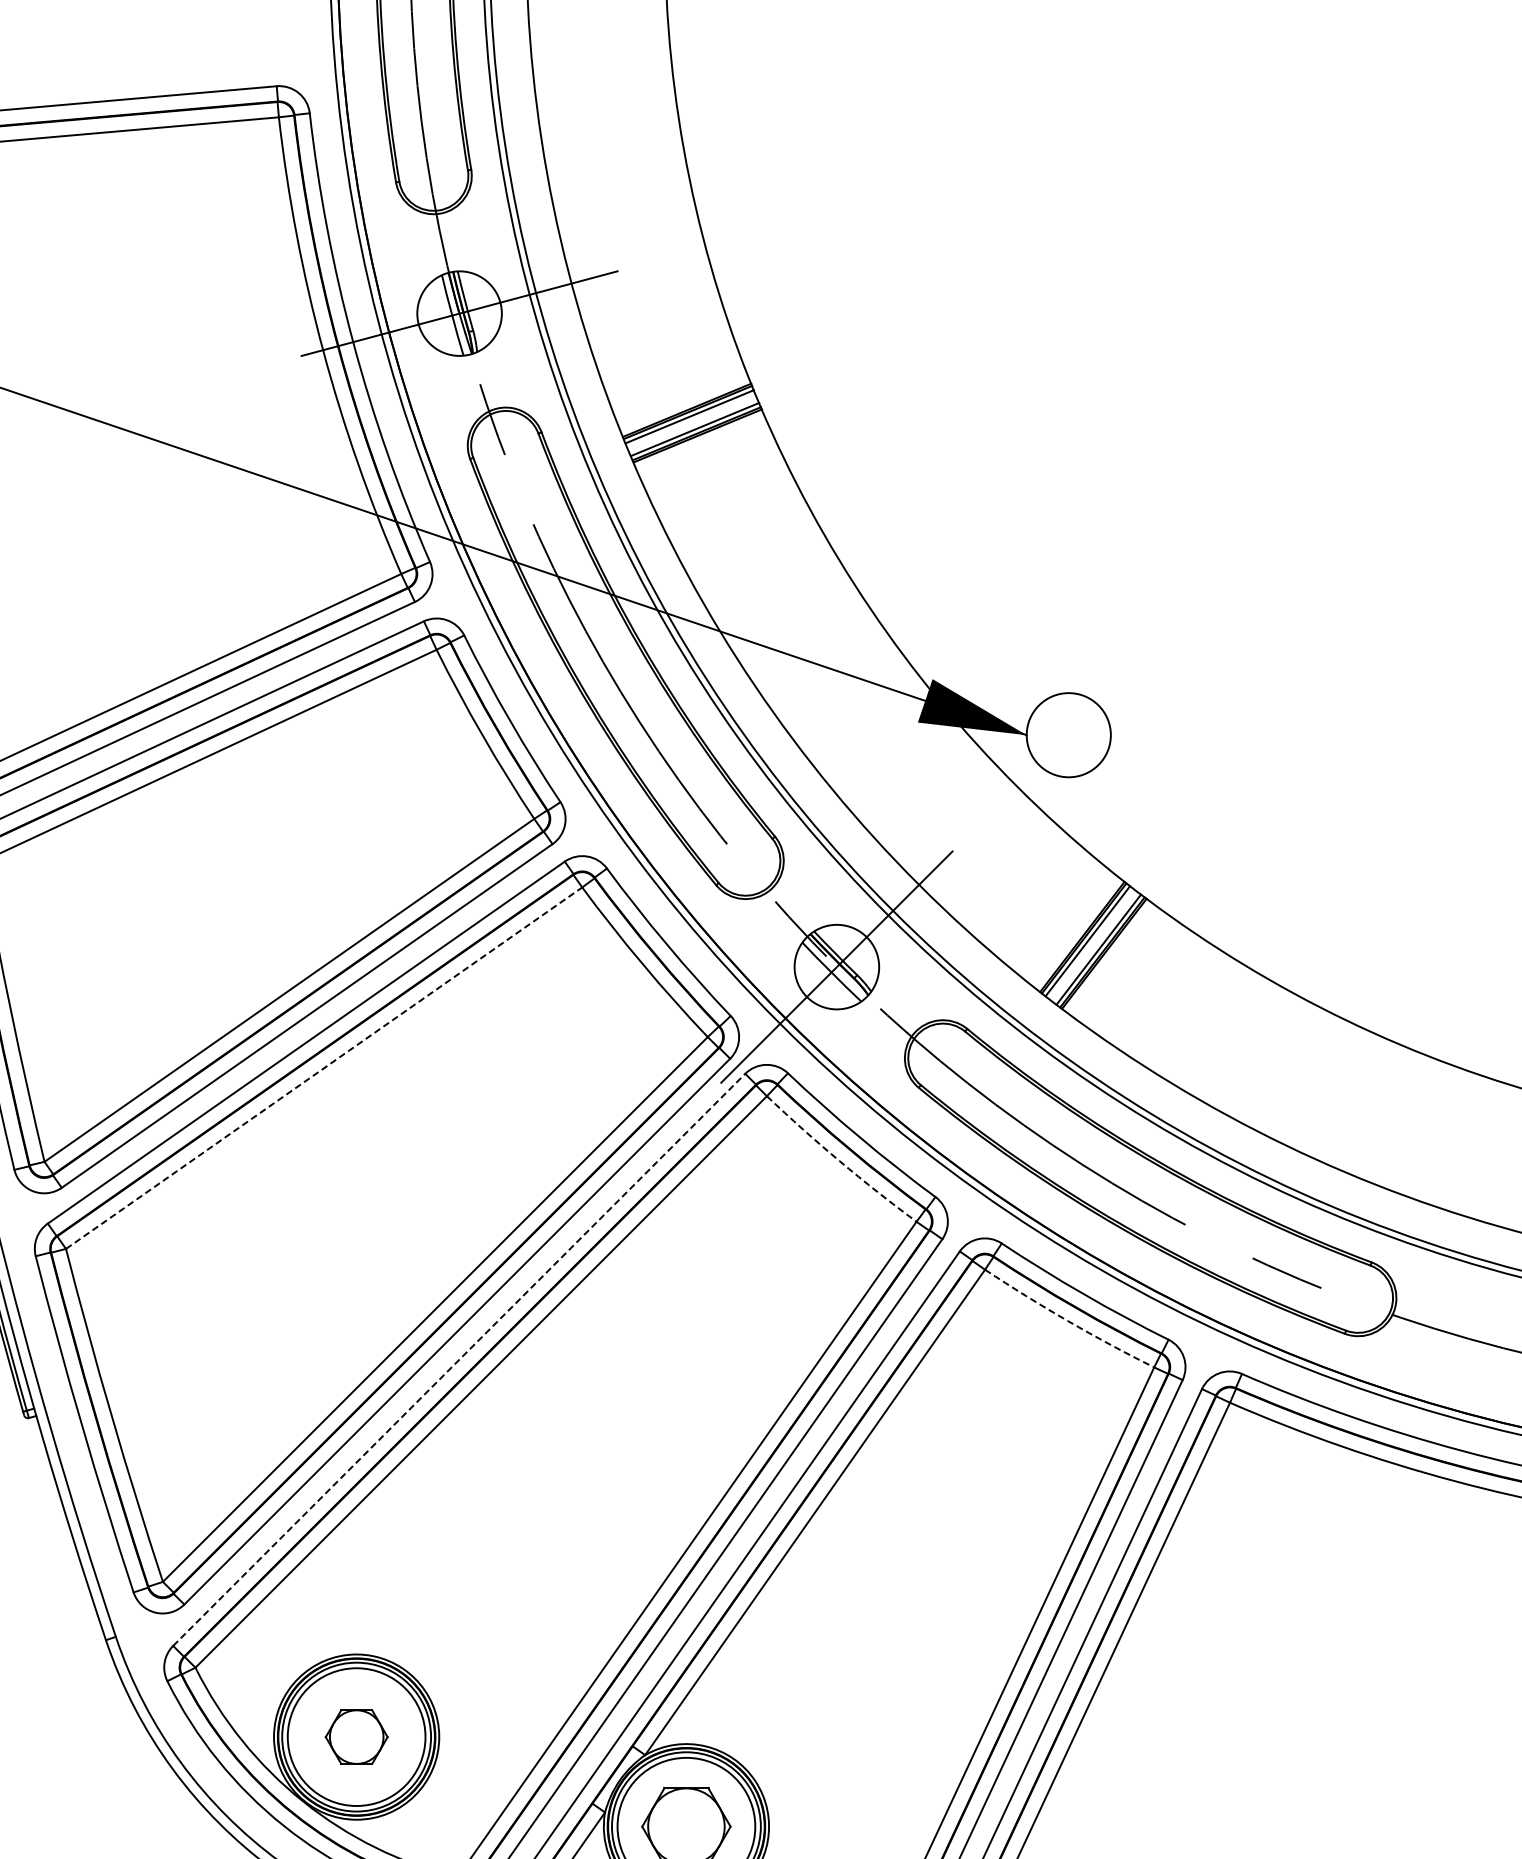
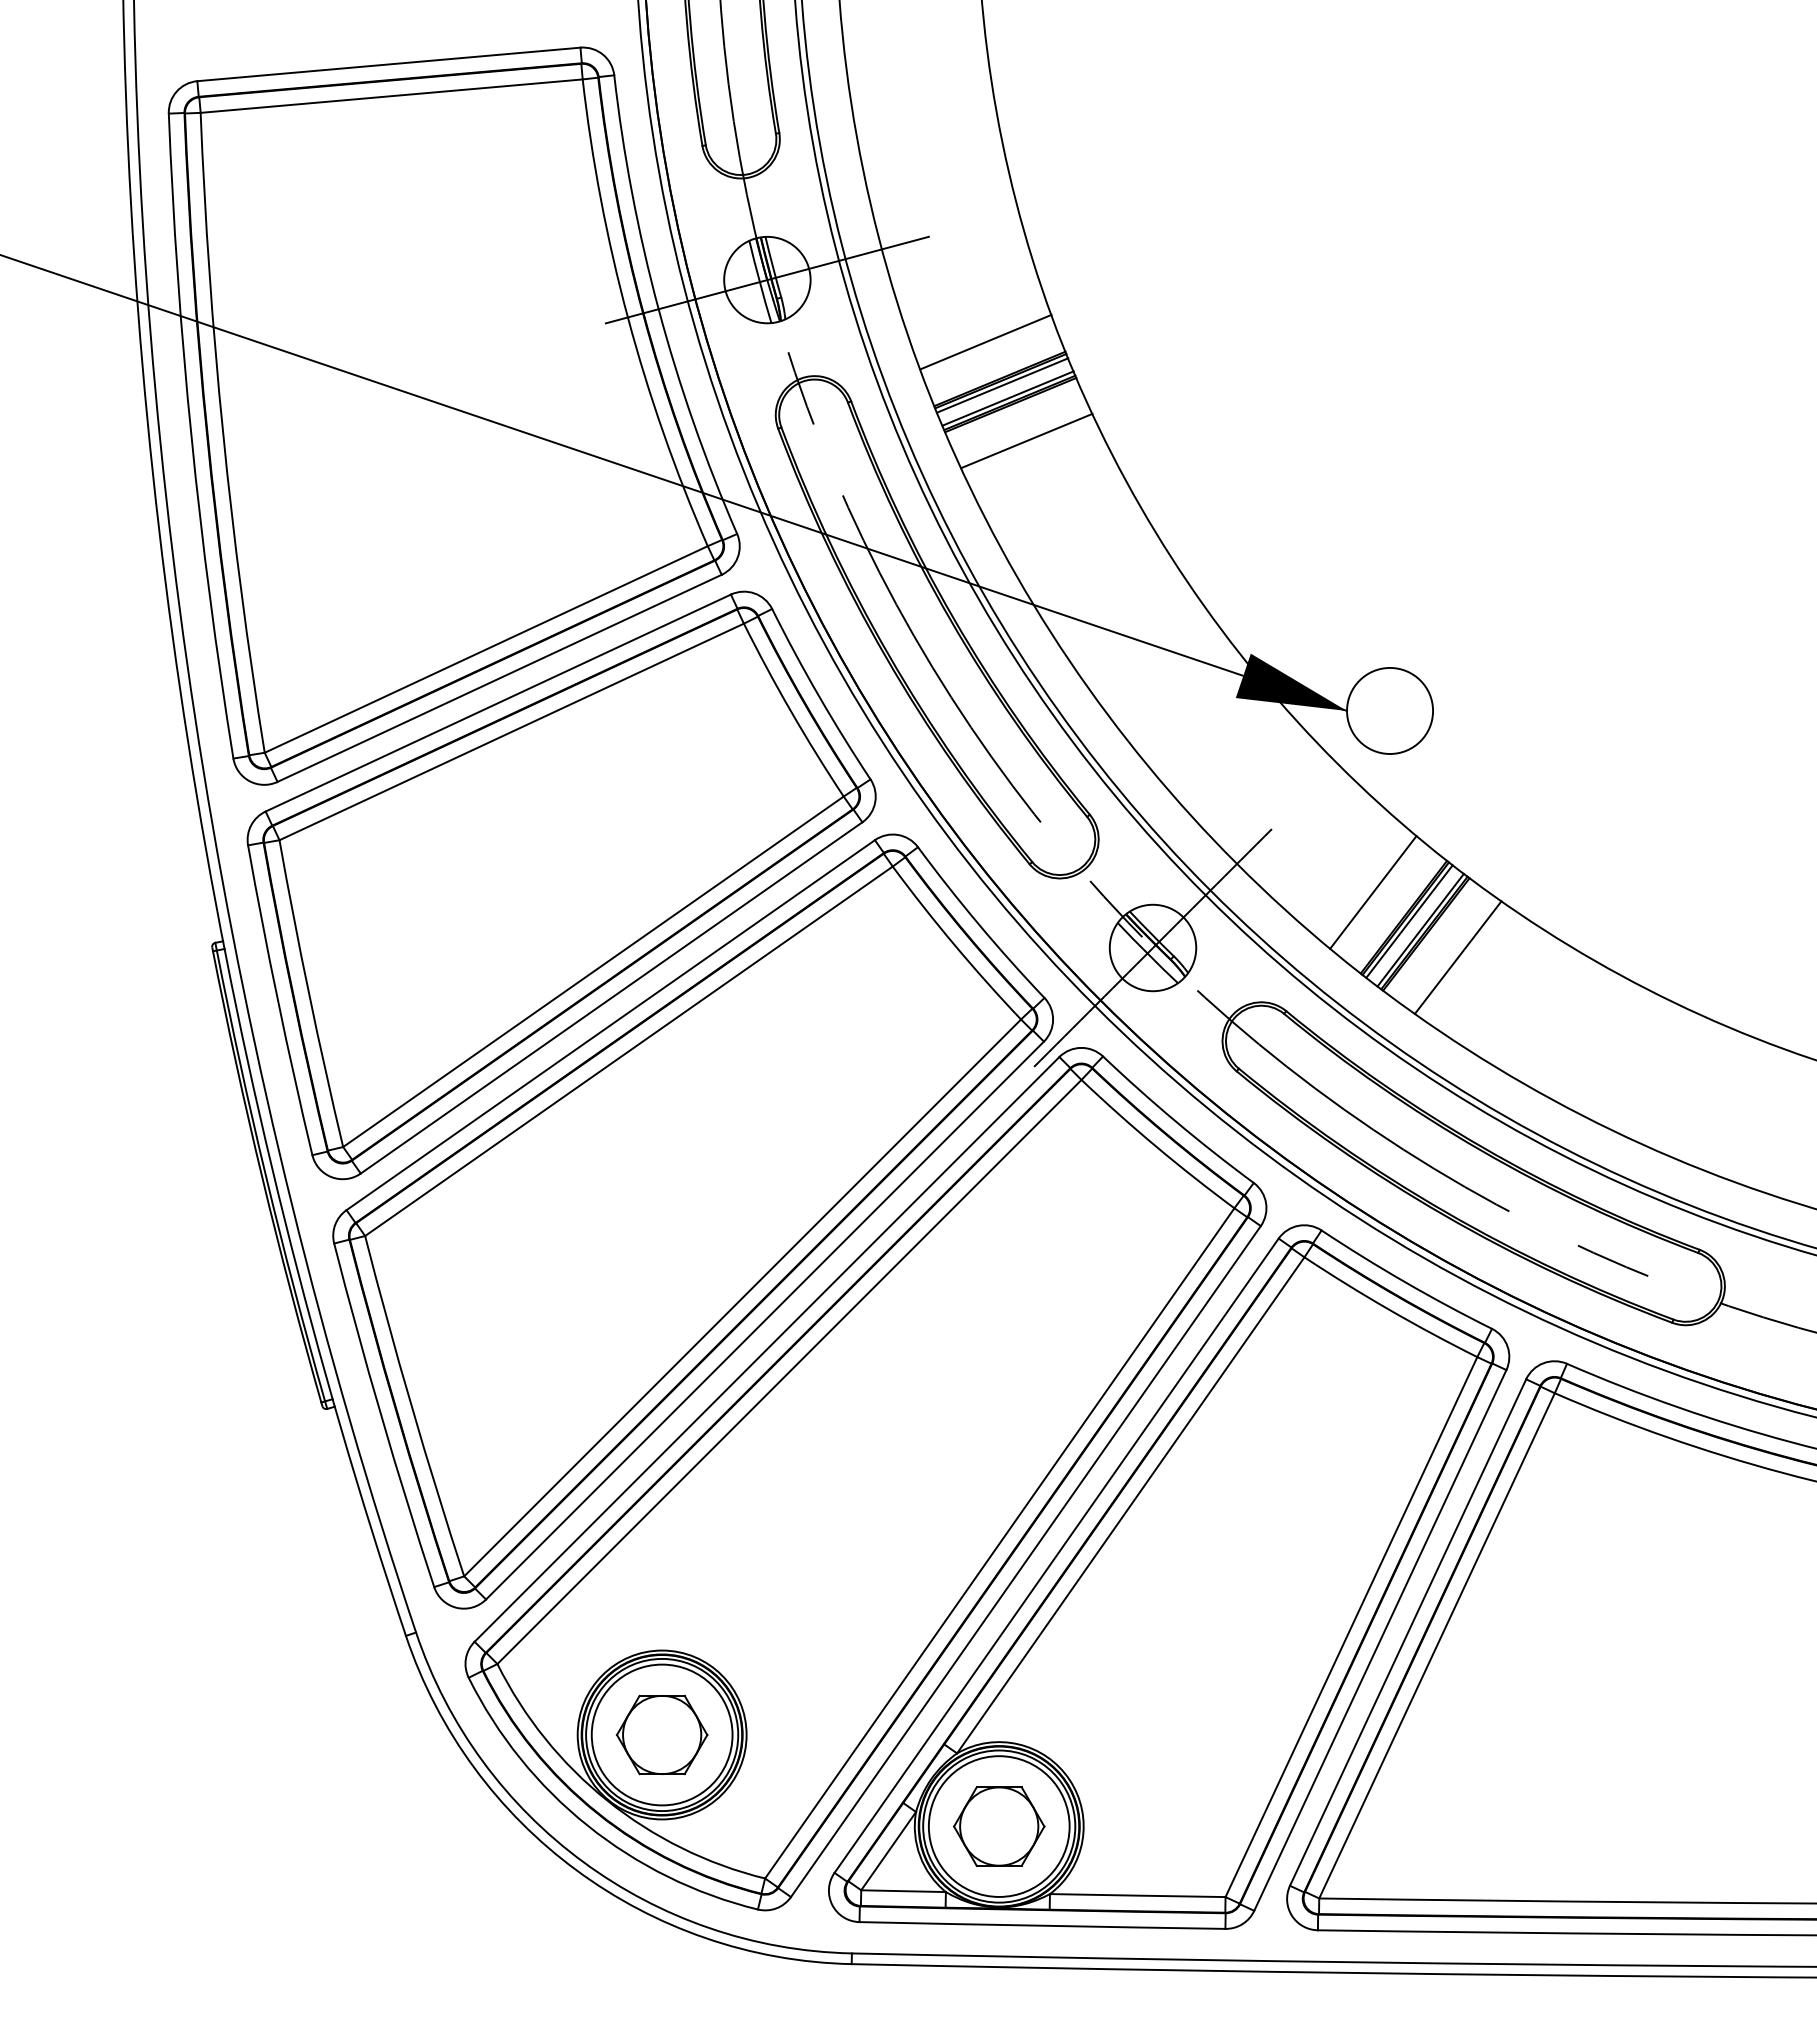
line: (672, 373) -> (985, 341), added
line: (713, 470) -> (1026, 440), added
line: (1052, 912) -> (1373, 892), added
line: (1134, 976) -> (1457, 957), added
line: (324, 1068) -> (629, 1051), dashed -> solid
arc: (840, 1161) -> (1156, 1146), dashed -> solid
arc: (1068, 1320) -> (1389, 1309), dashed -> solid
line: (459, 1359) -> (767, 1349), dashed -> solid
part: (356, 1736) -> (662, 1734), size x1.43

